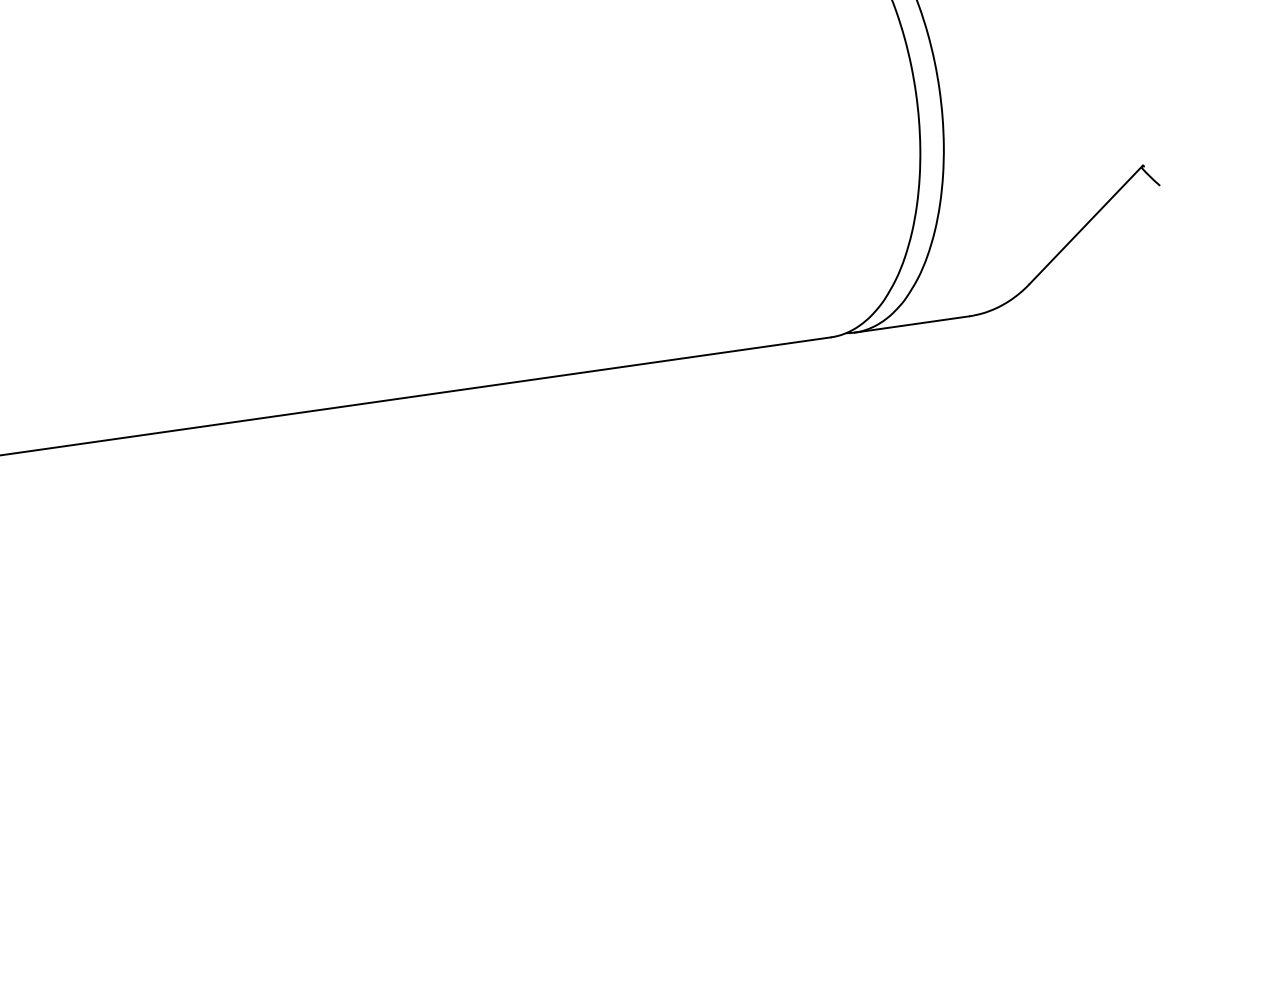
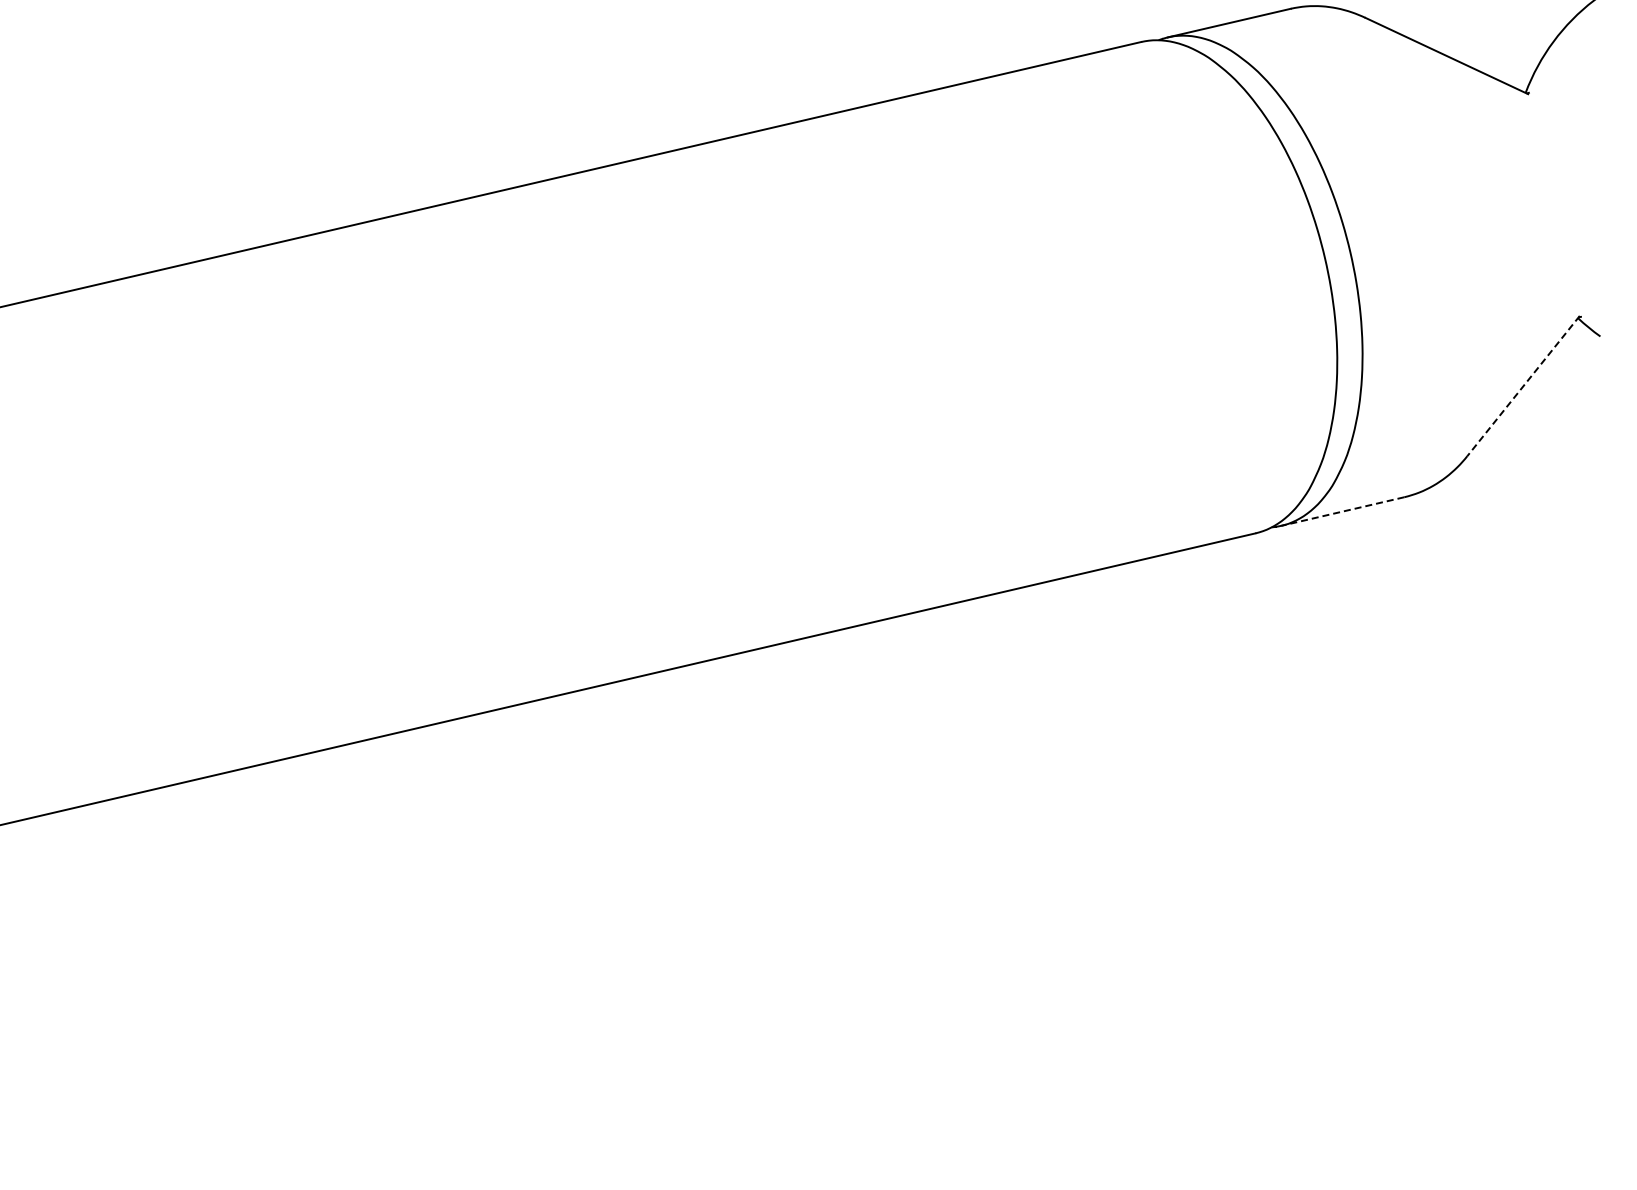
line: (1086, 225) -> (1523, 386), solid -> dashed
line: (911, 324) -> (1342, 511), solid -> dashed

